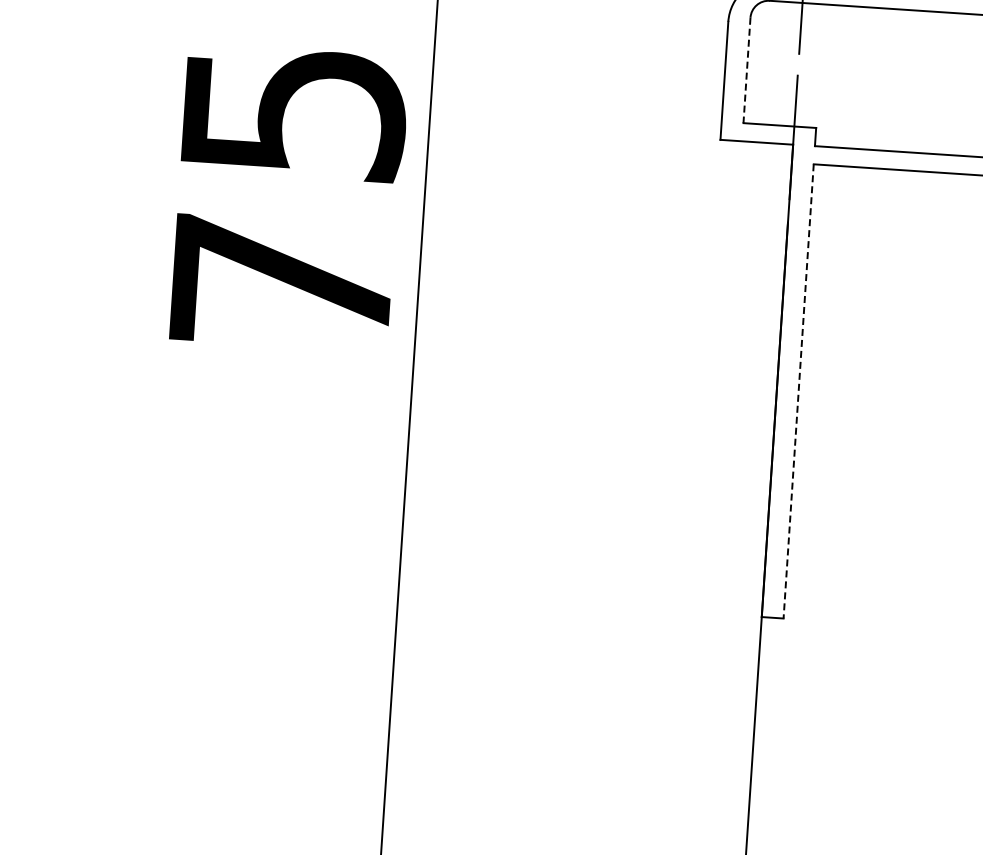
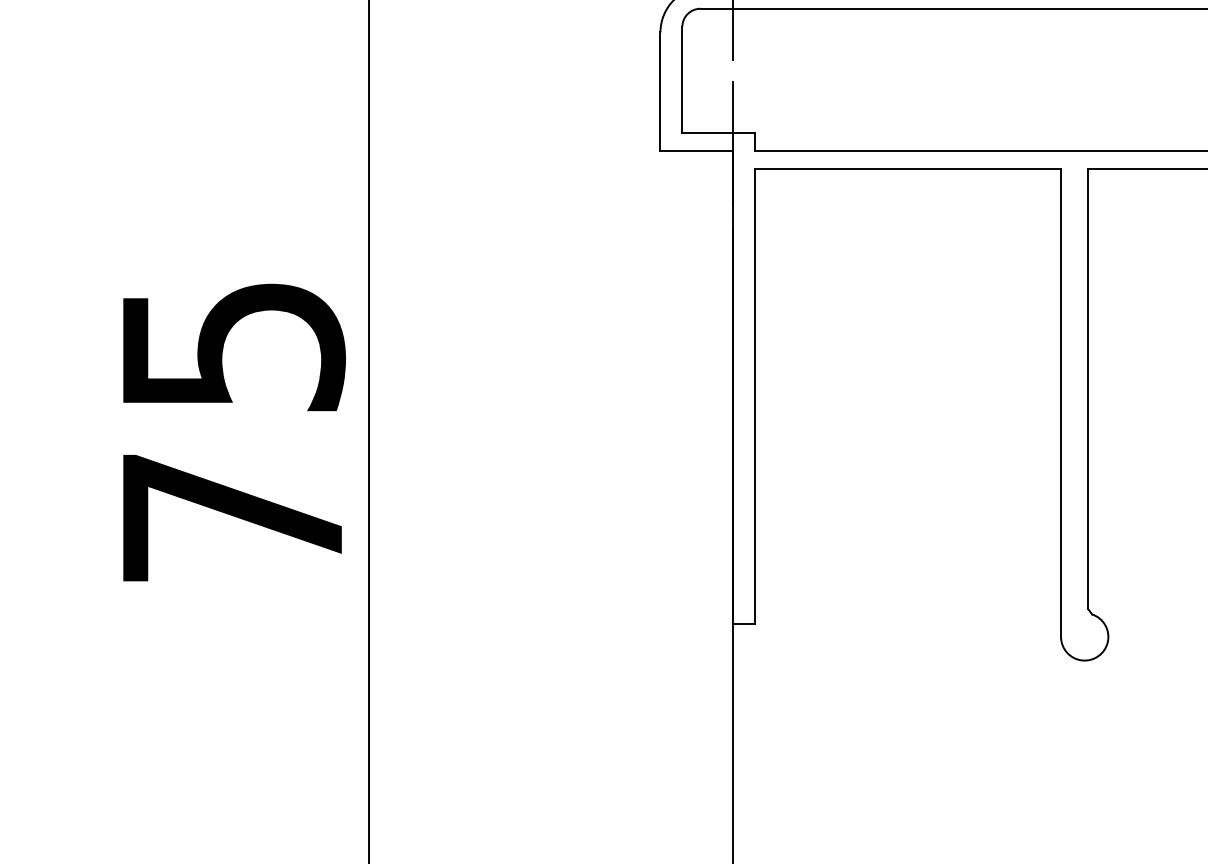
line: (747, 70) -> (682, 79), dashed -> solid
text: (289, 198) -> (234, 432), moved
line: (799, 391) -> (755, 396), dashed -> solid

